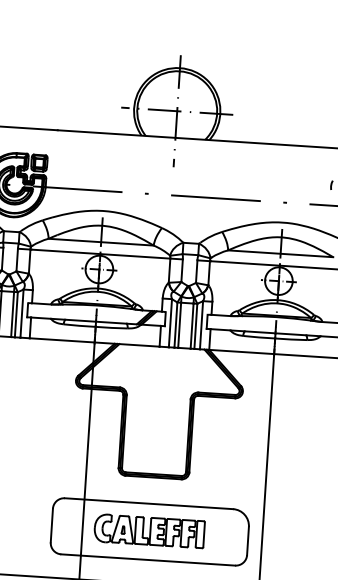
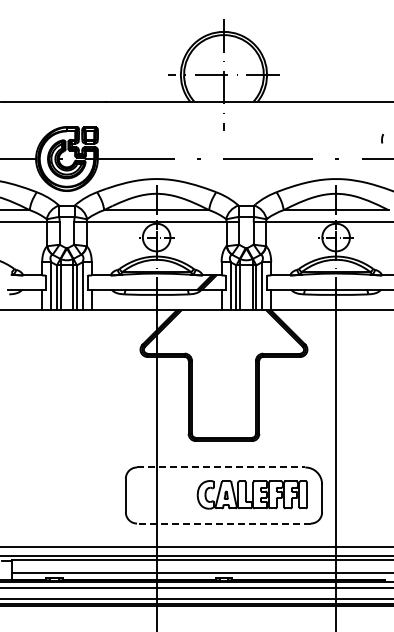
line: (149, 503) -> (221, 467), solid -> dashed
part: (148, 530) -> (251, 494), moved
line: (147, 559) -> (223, 523), solid -> dashed

